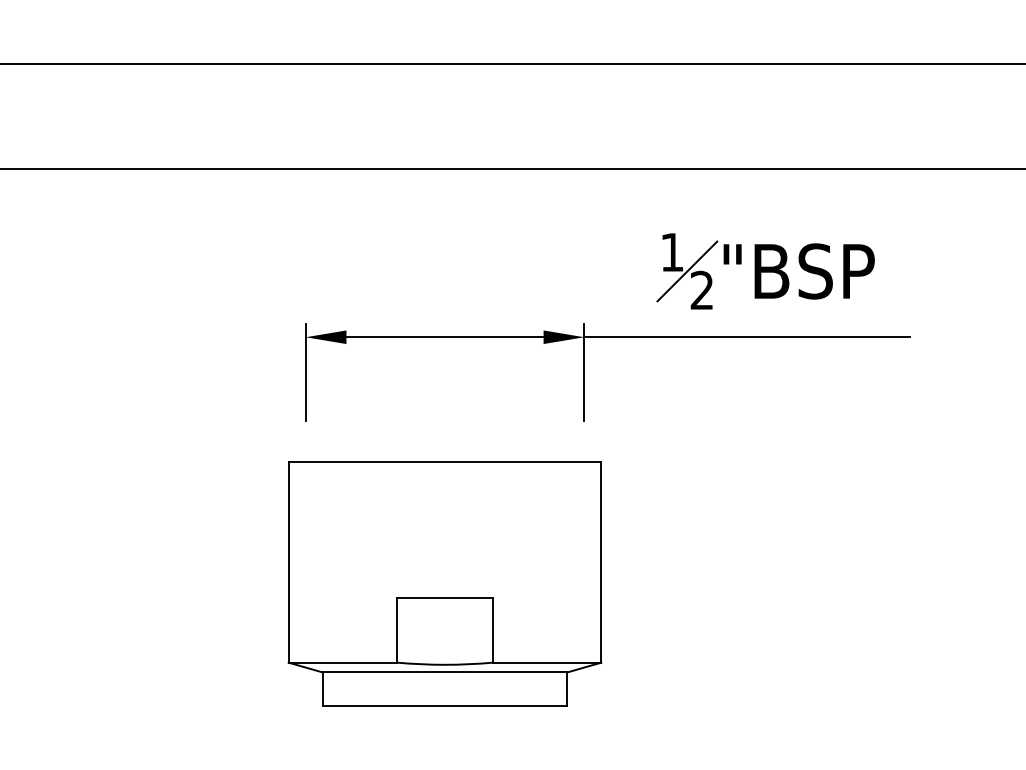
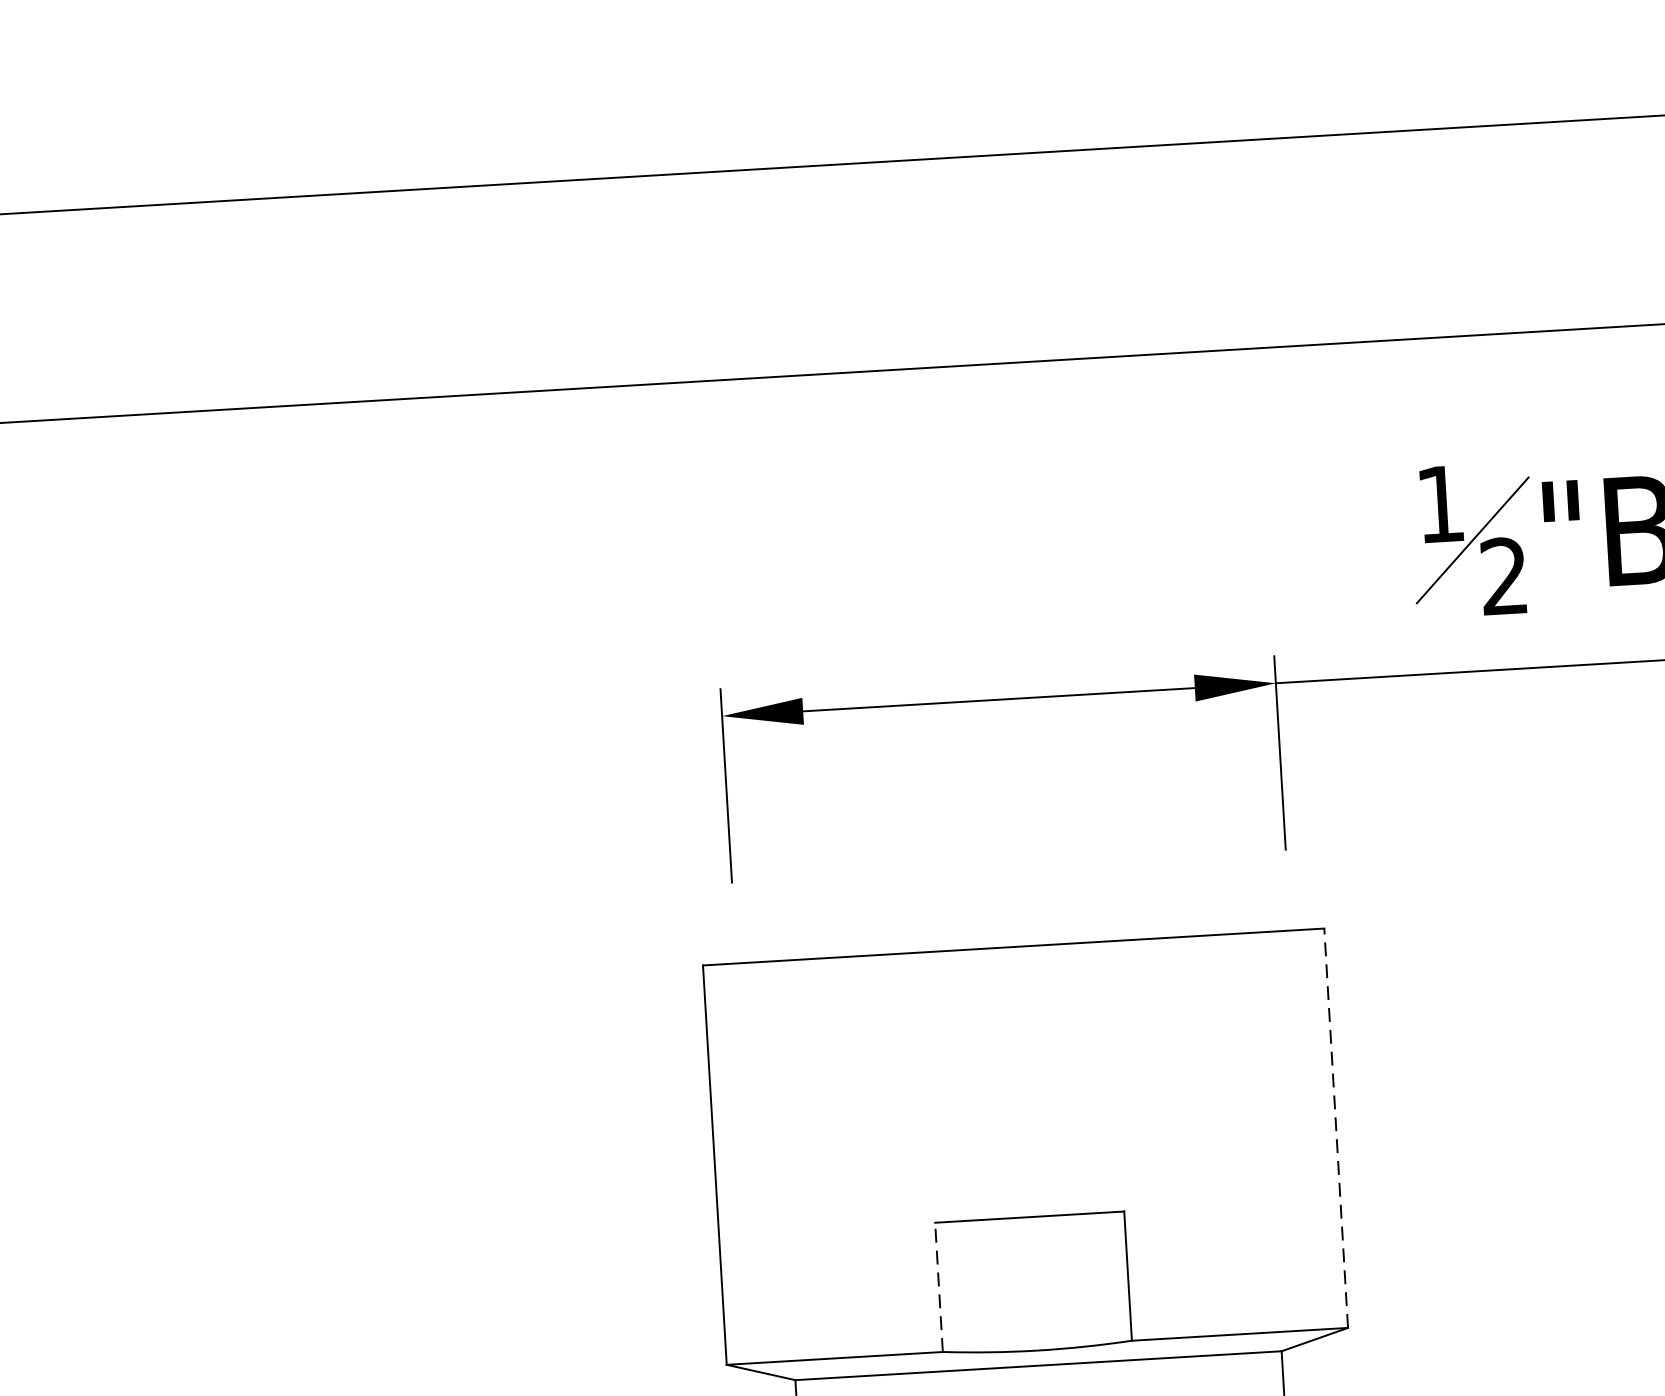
line: (601, 561) -> (1336, 1126), solid -> dashed
line: (397, 630) -> (939, 1288), solid -> dashed

